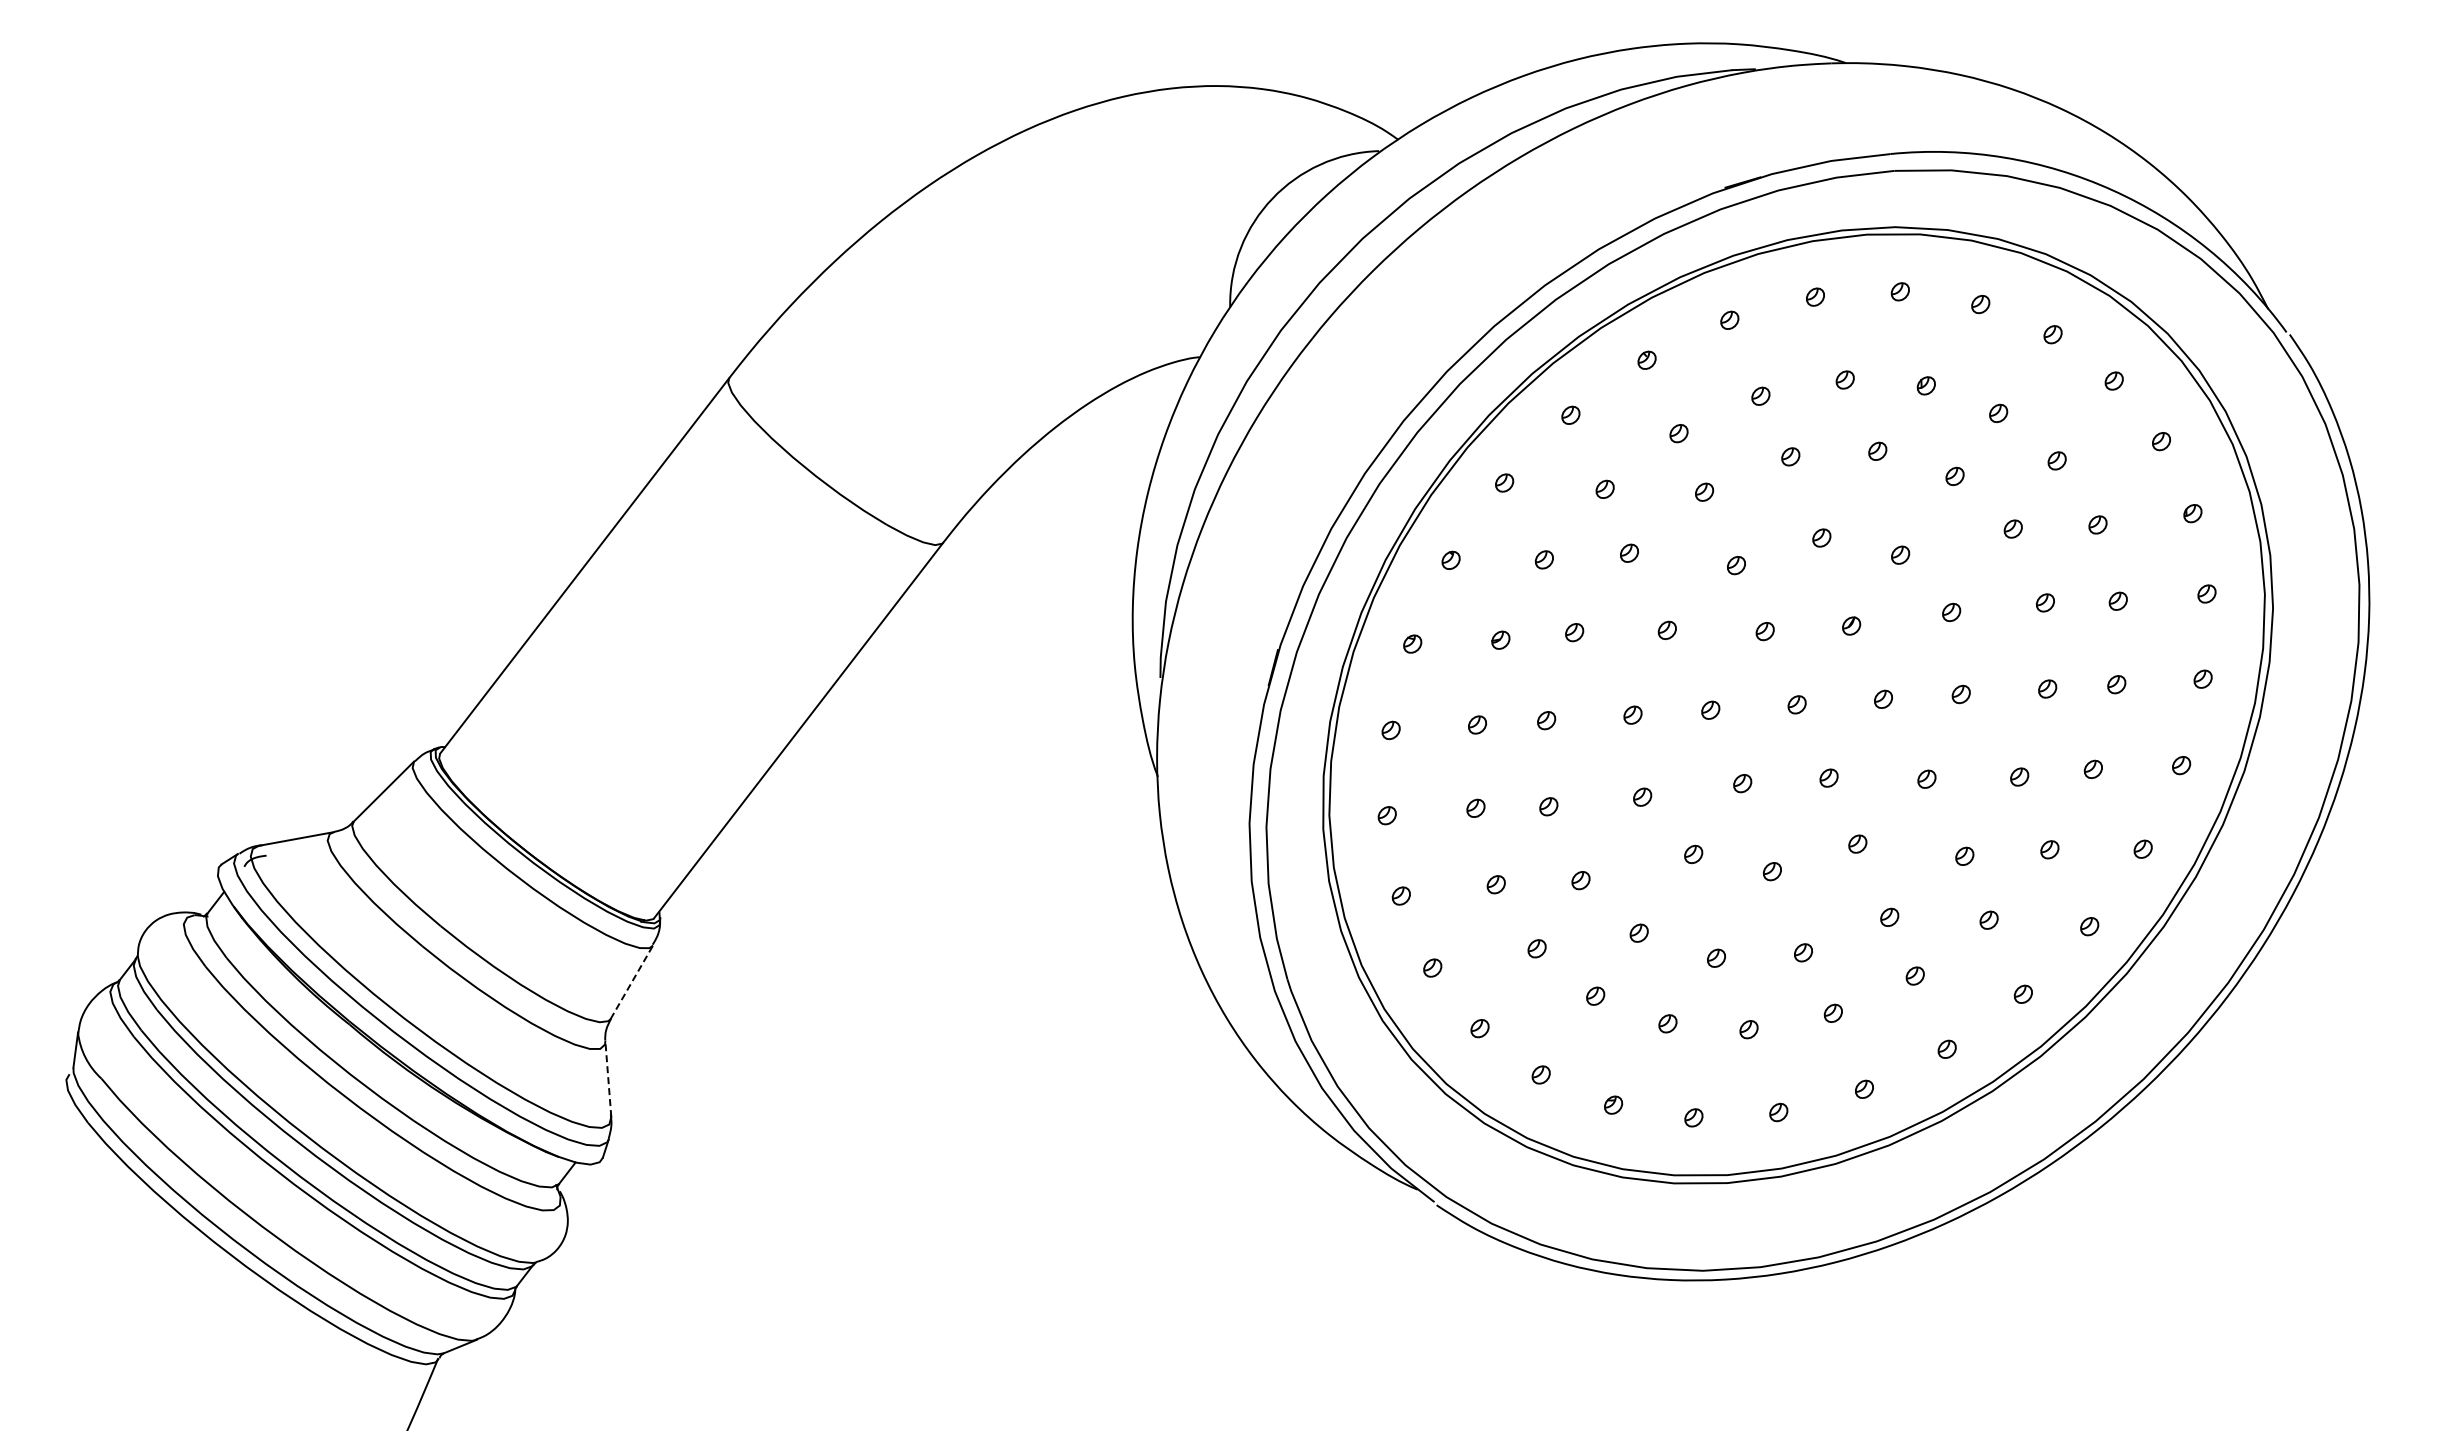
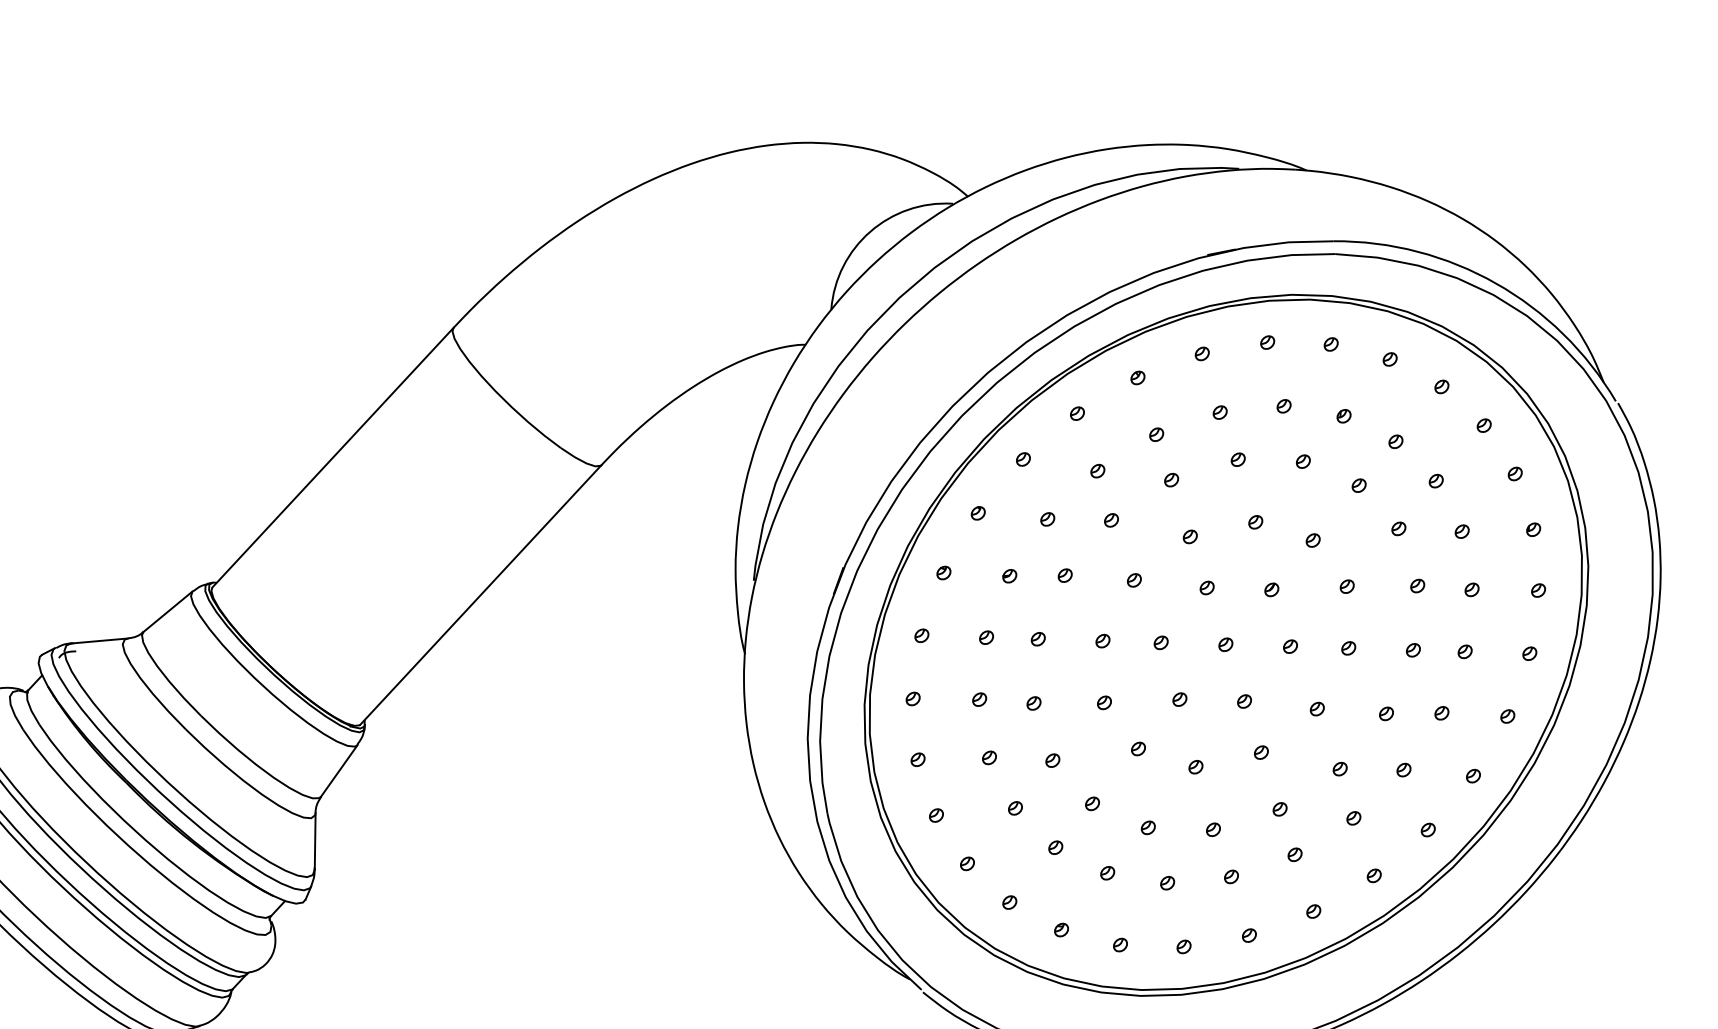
line: (632, 981) -> (339, 770), dashed -> solid
line: (608, 1078) -> (315, 840), dashed -> solid

